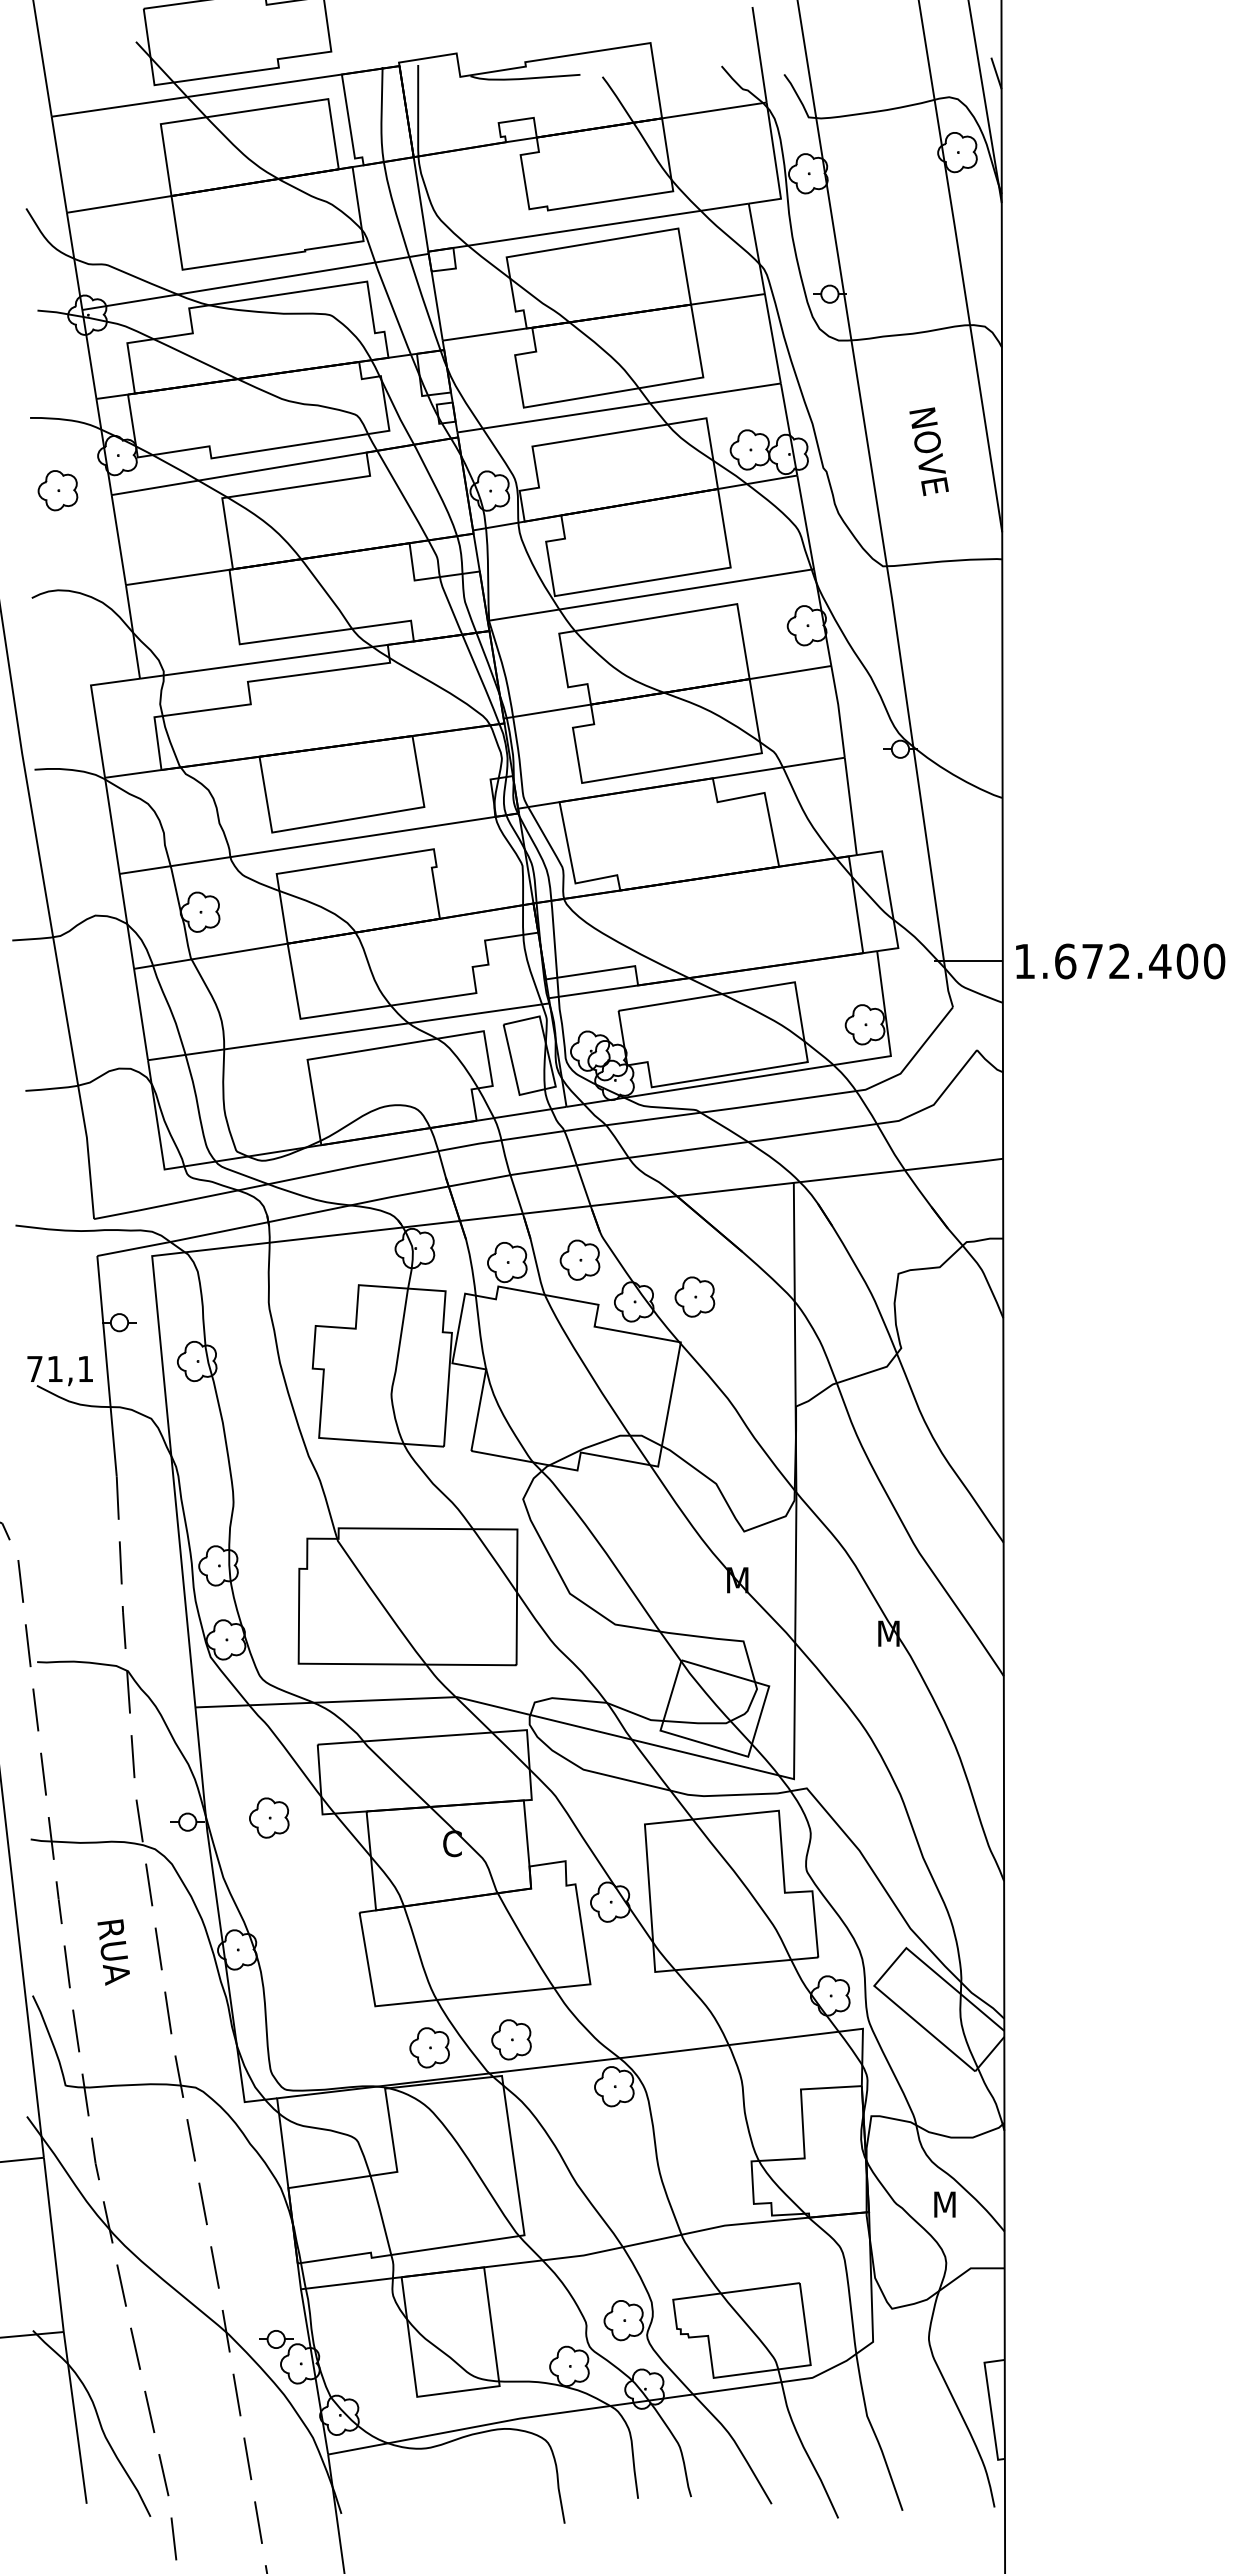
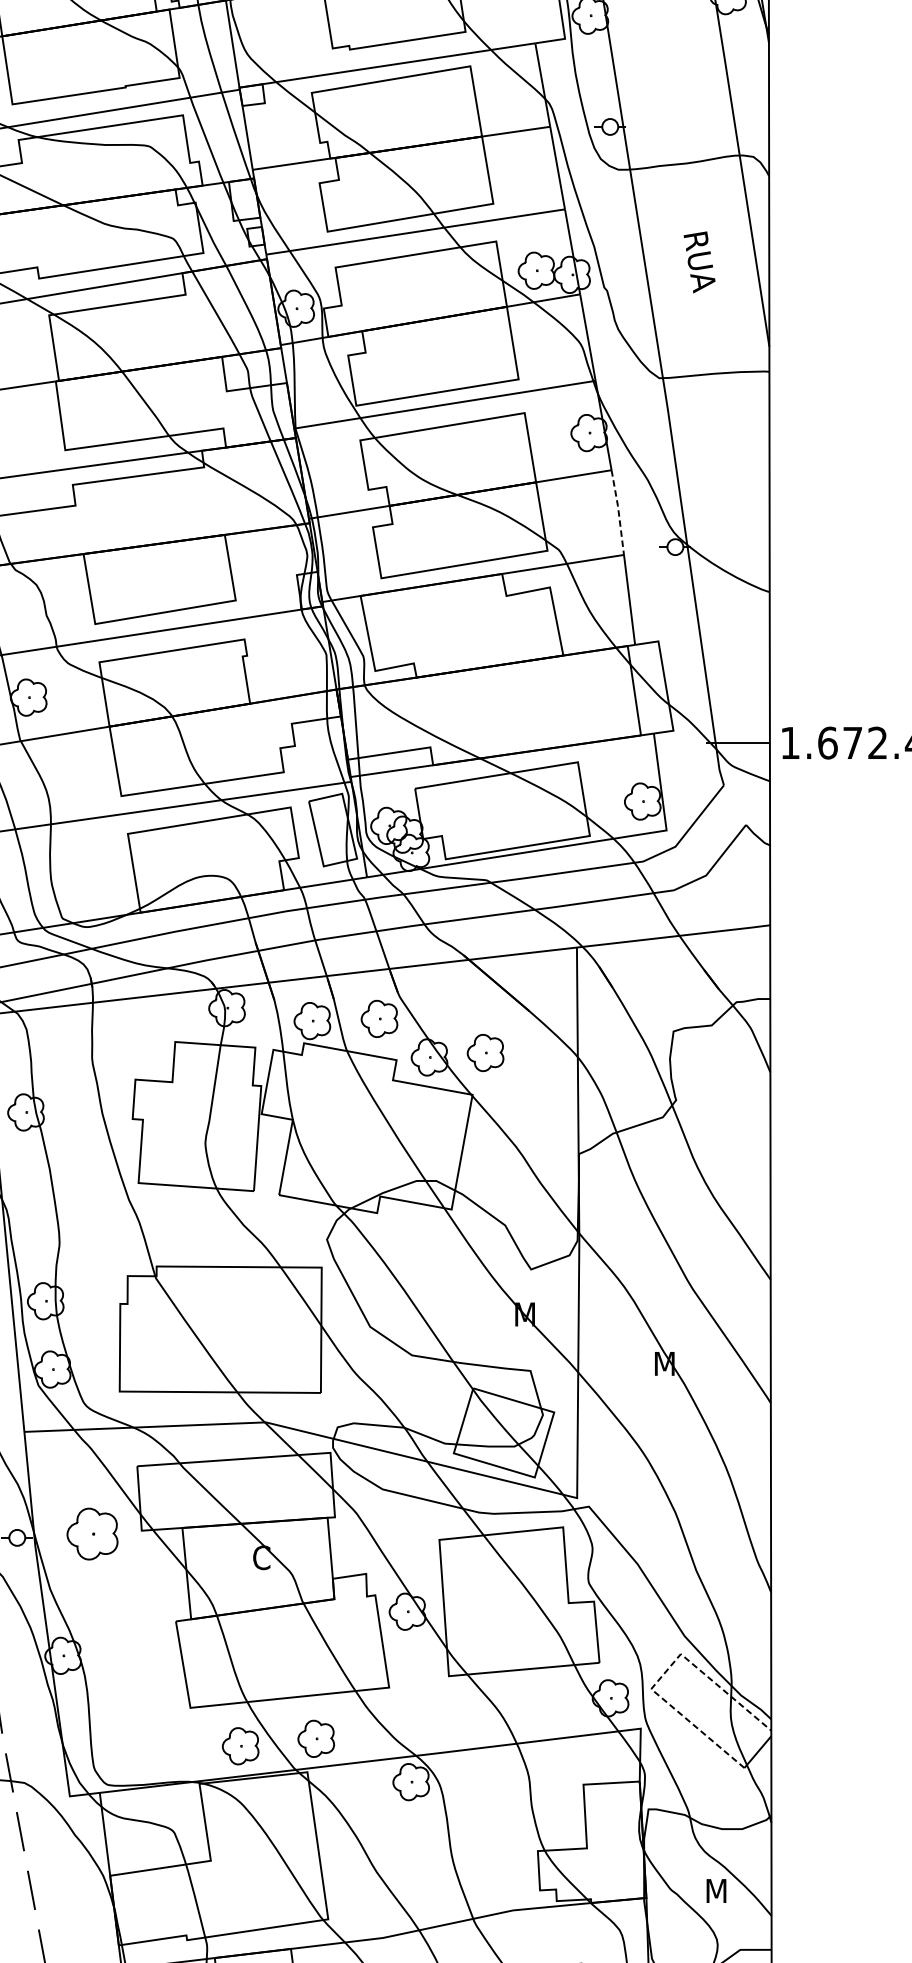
text: (929, 453) -> (702, 274), NOVE -> RUA
line: (839, 711) -> (619, 512), solid -> dashed
part: (269, 1817) -> (92, 1533), size x1.4
line: (889, 1968) -> (665, 1672), solid -> dashed

